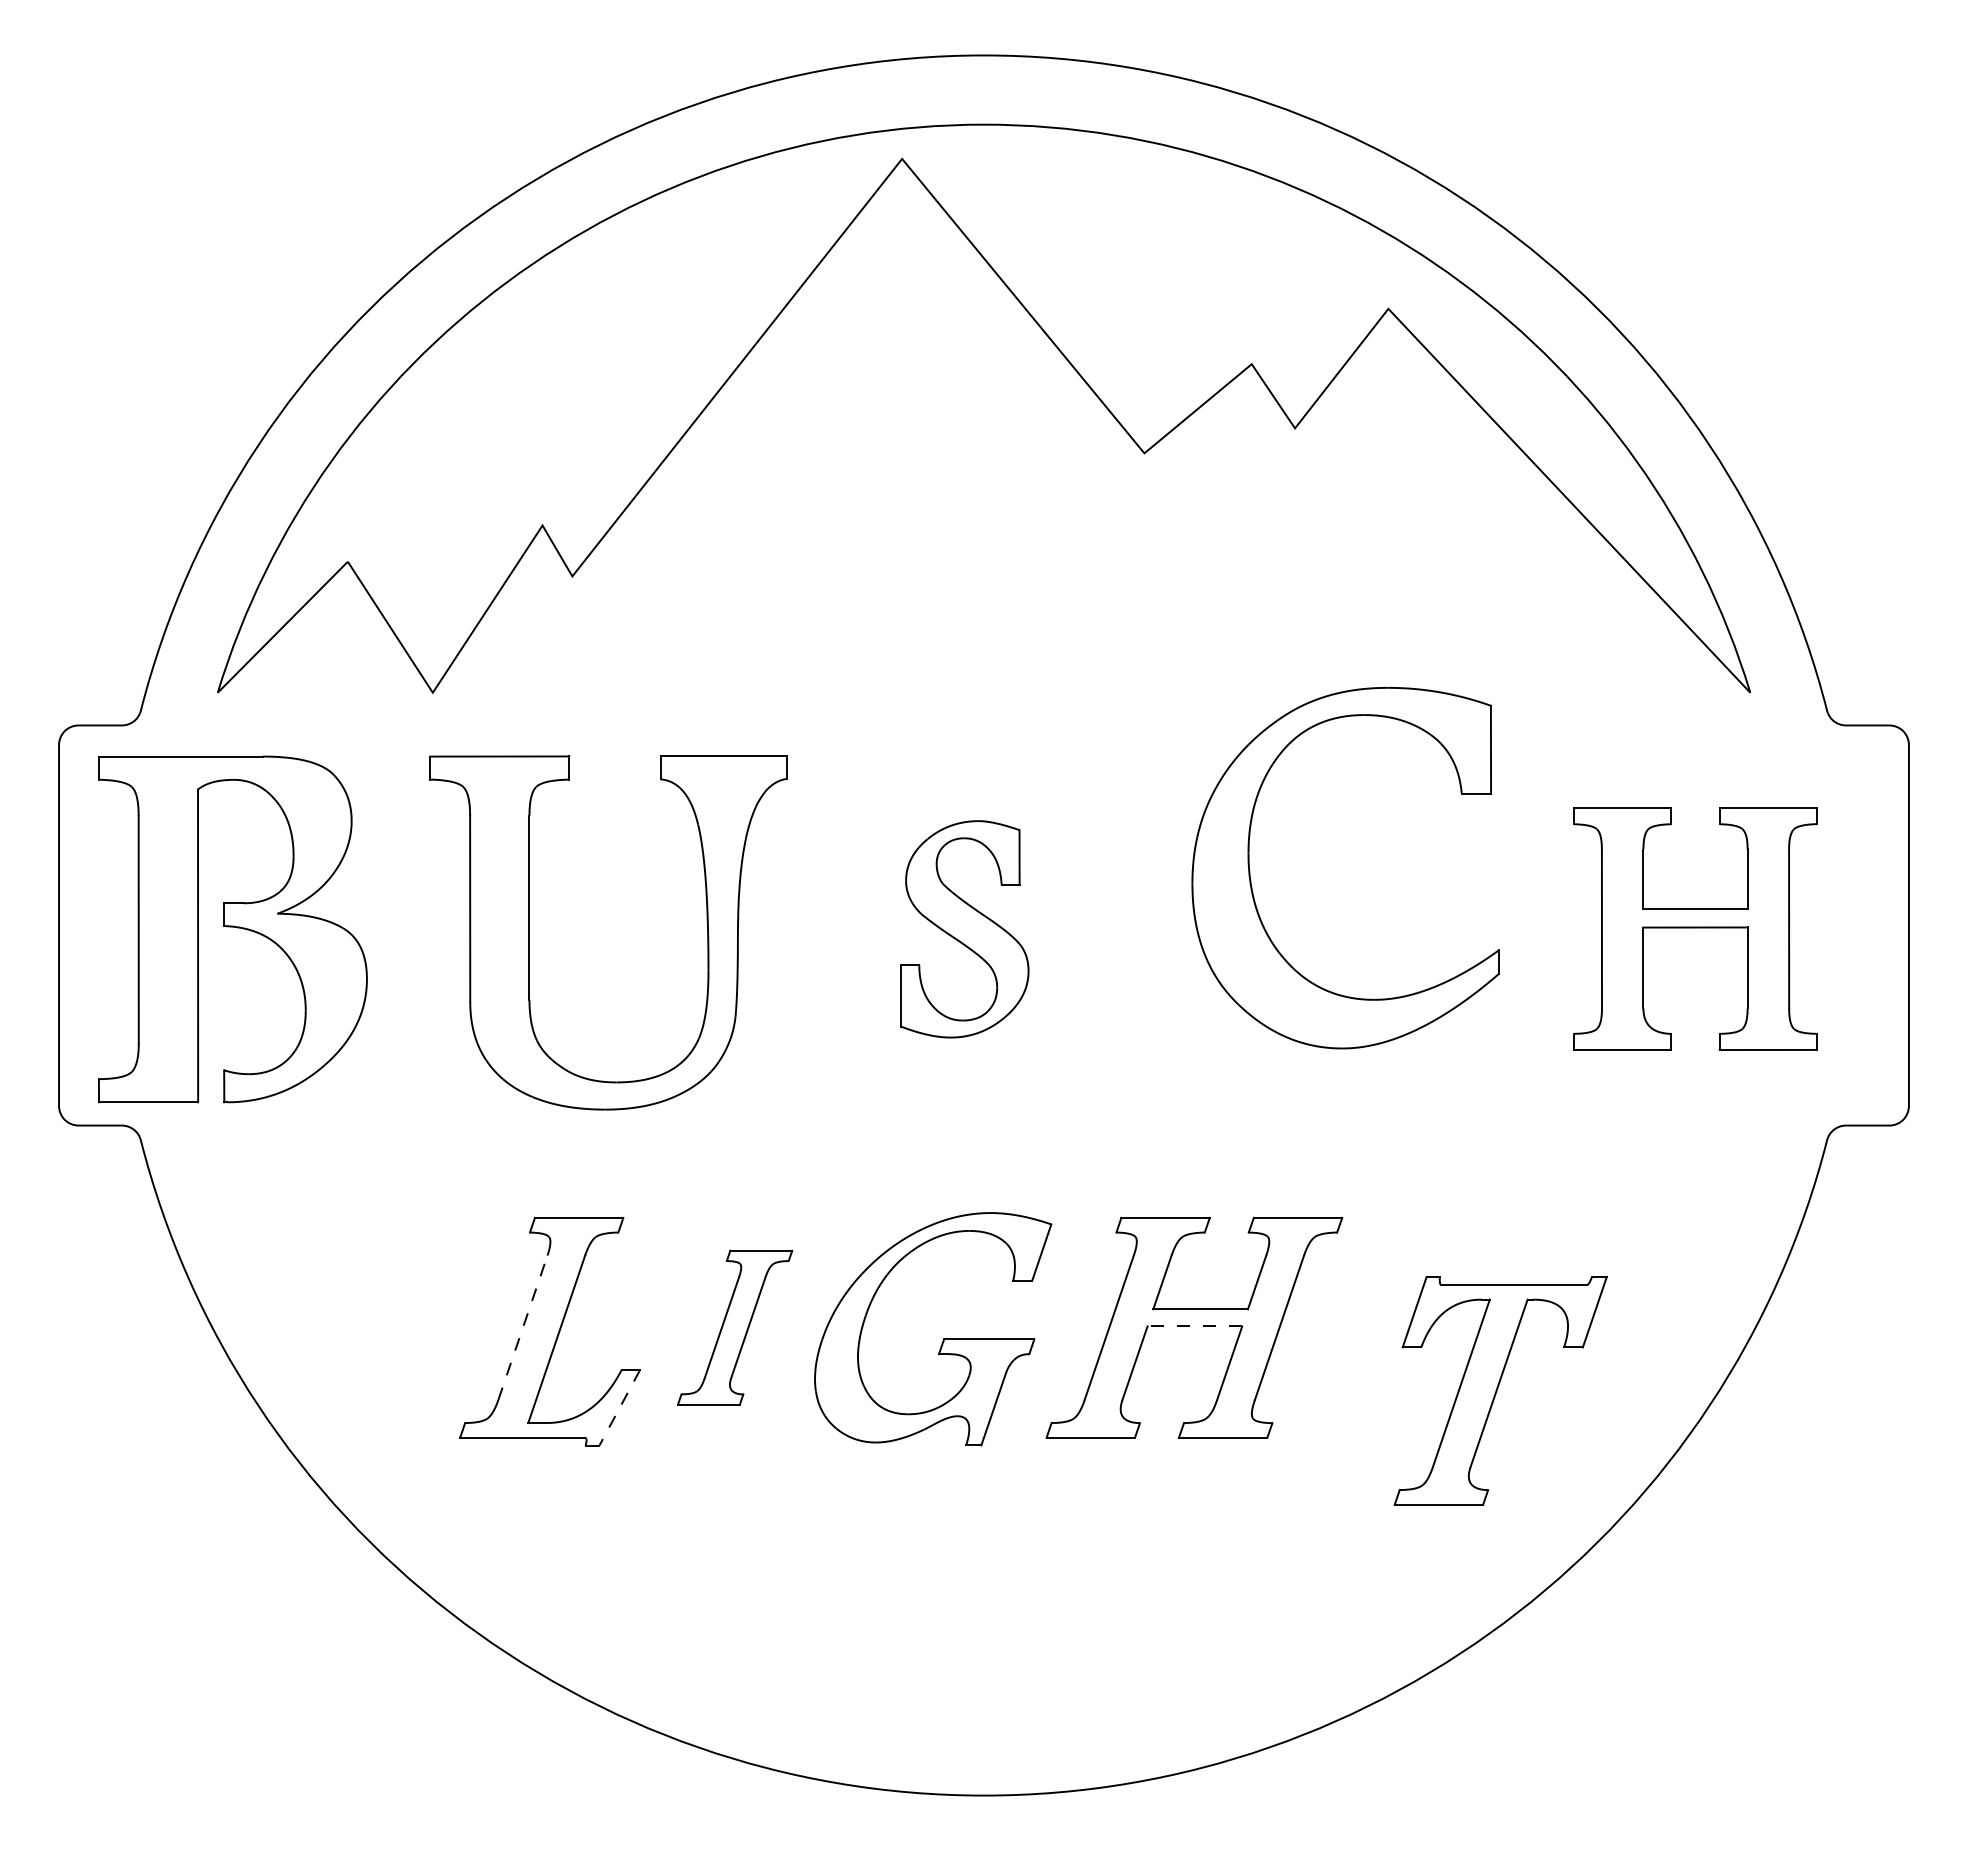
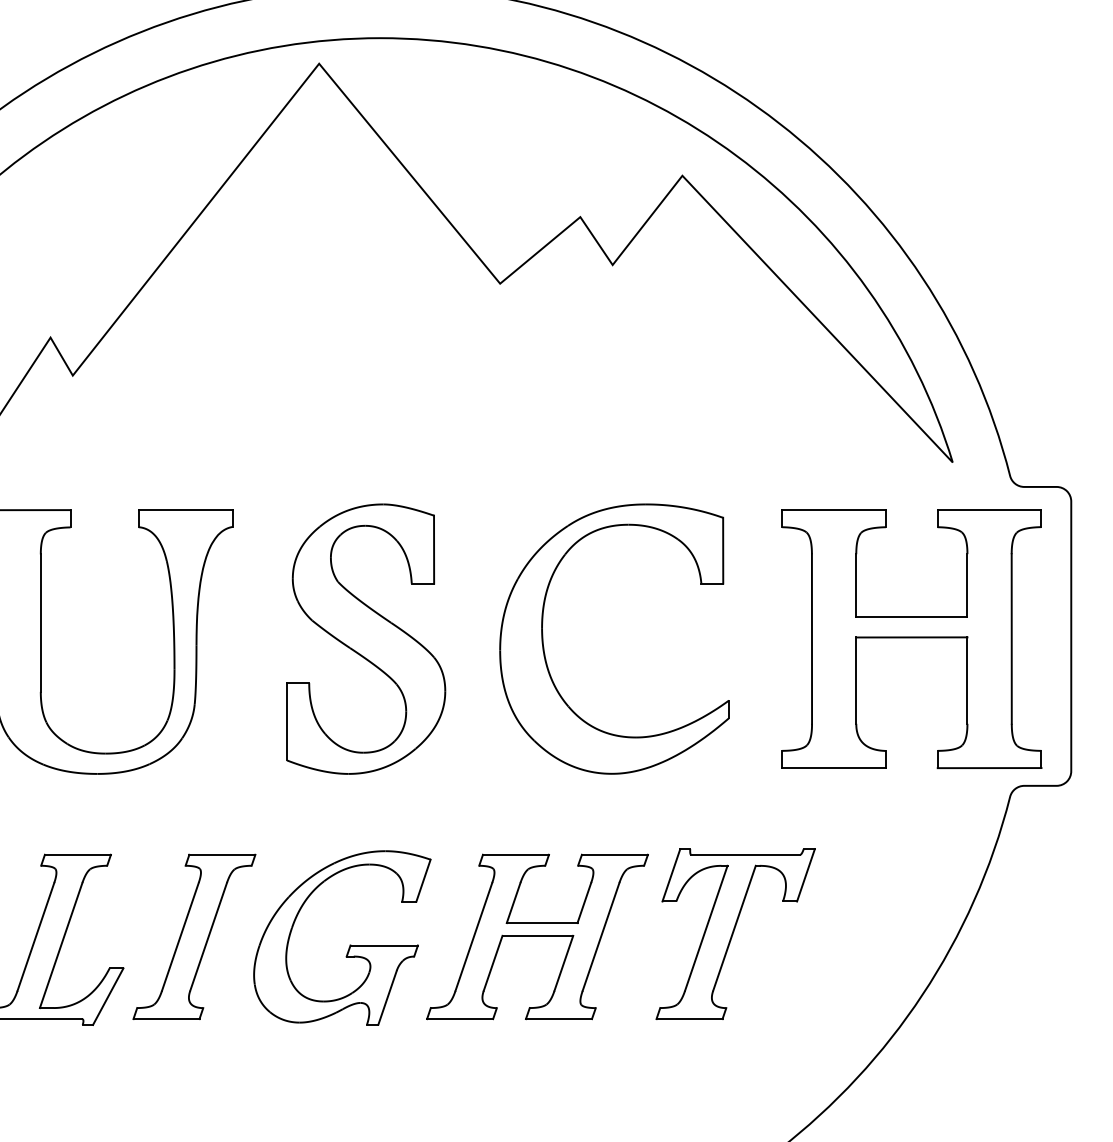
part: (1252, 886) -> (545, 652), moved
part: (1695, 928) -> (911, 638), size x1.43
part: (964, 929) -> (365, 639), size x1.67
line: (1194, 1326) -> (537, 935), dashed -> solid
line: (523, 1327) -> (36, 936), dashed -> solid
part: (734, 1327) -> (193, 936), size x1.43
part: (1500, 1390) -> (735, 933), moved
line: (619, 1407) -> (108, 996), dashed -> solid

